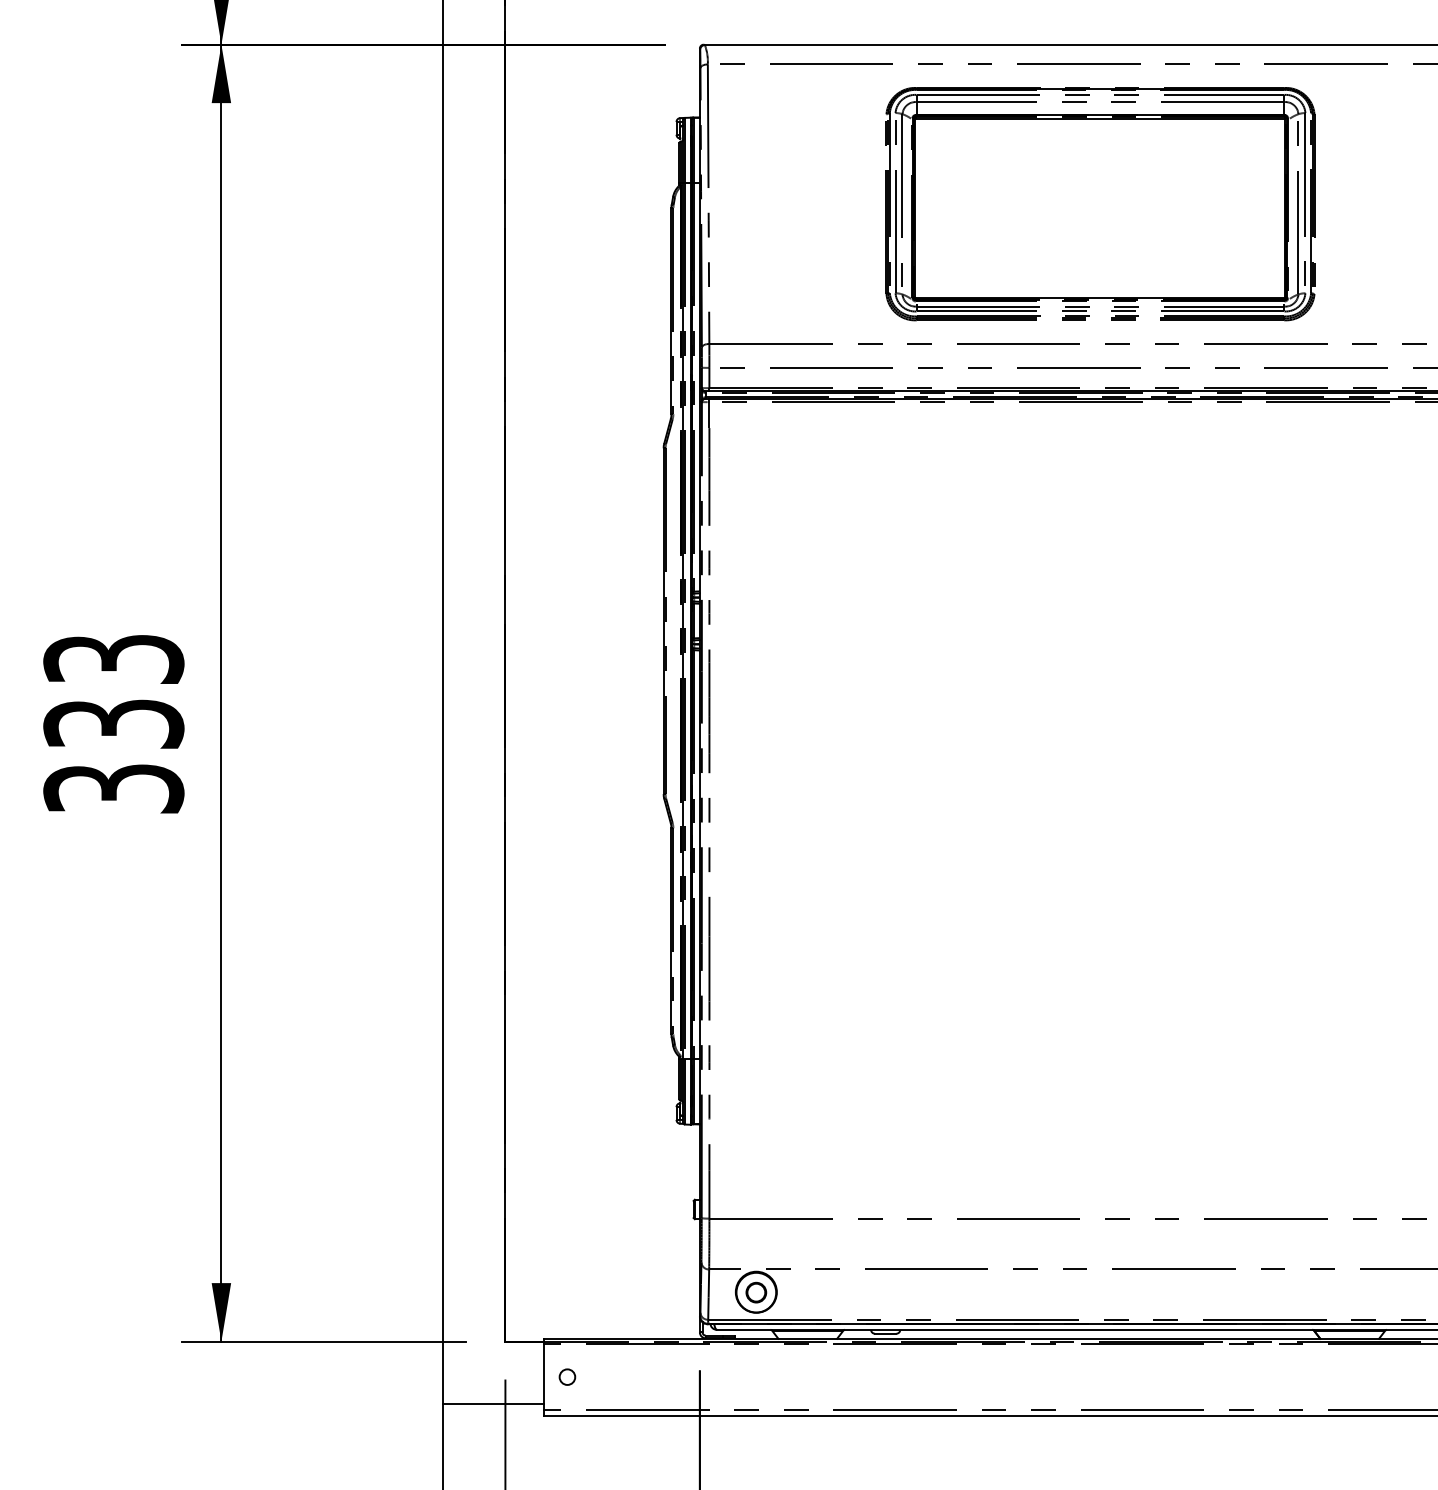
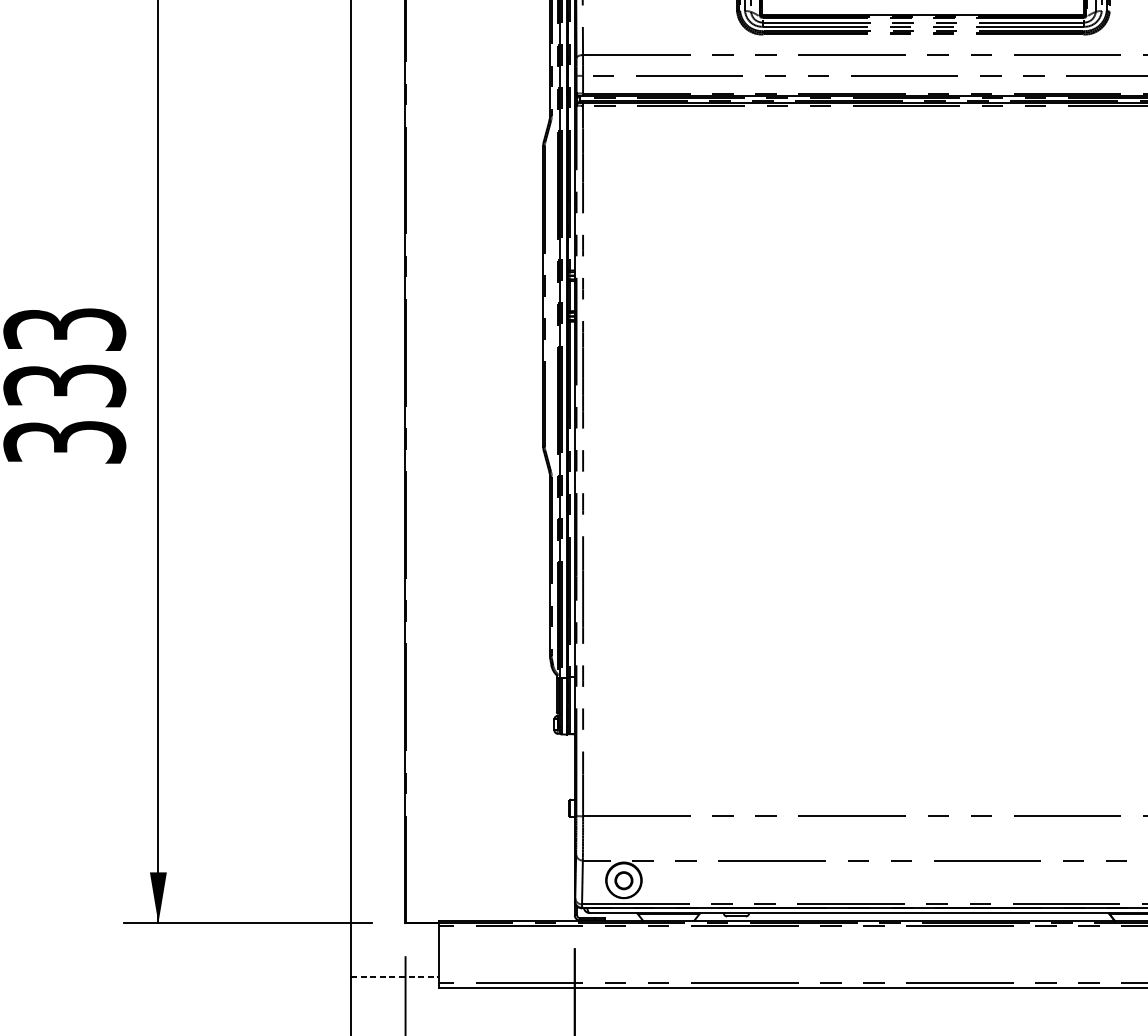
circle: (567, 1376) -> (459, 953), removed
line: (493, 1403) -> (395, 977), solid -> dashed

